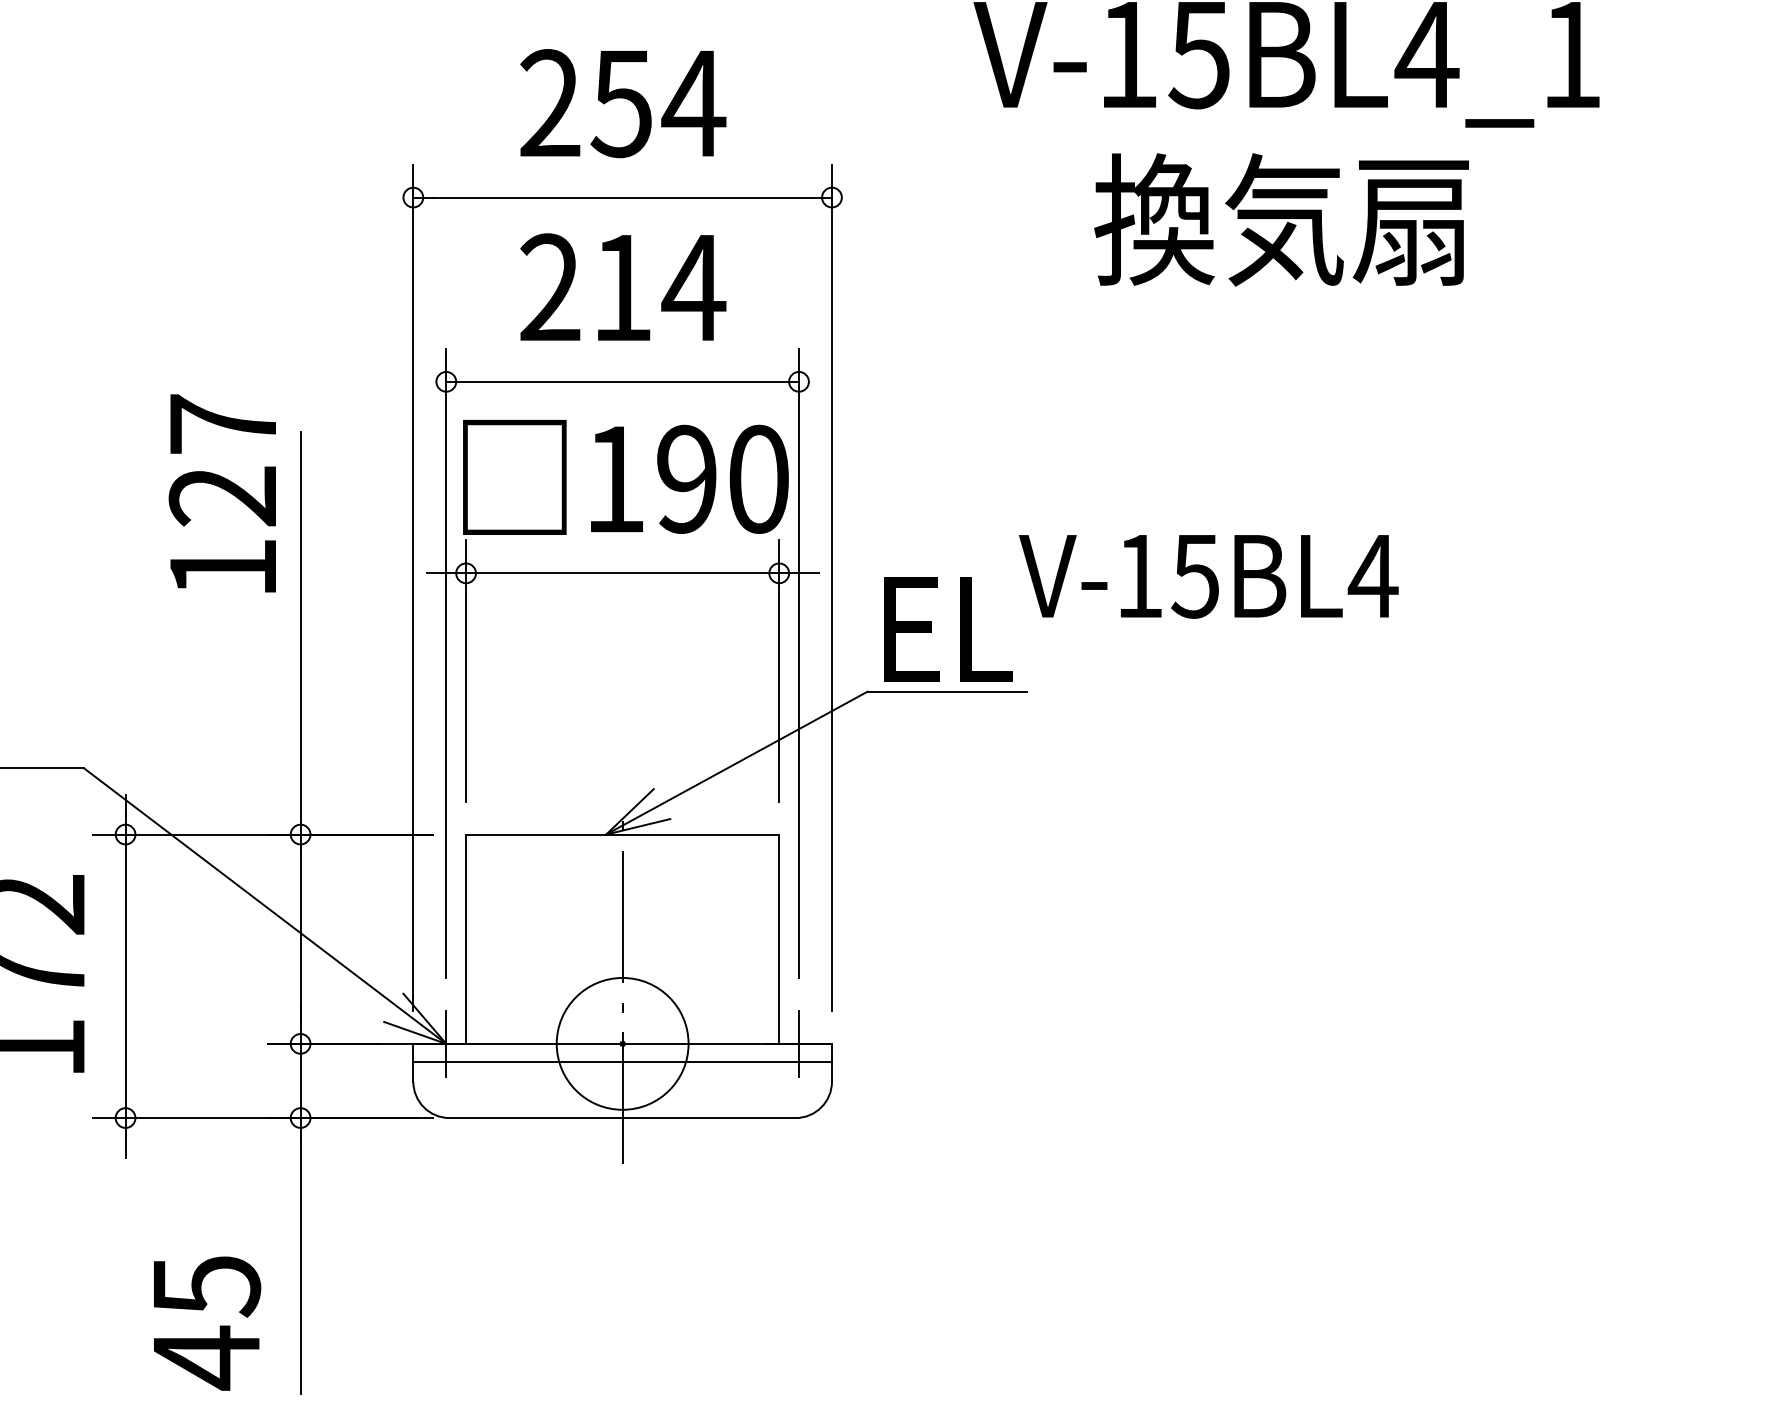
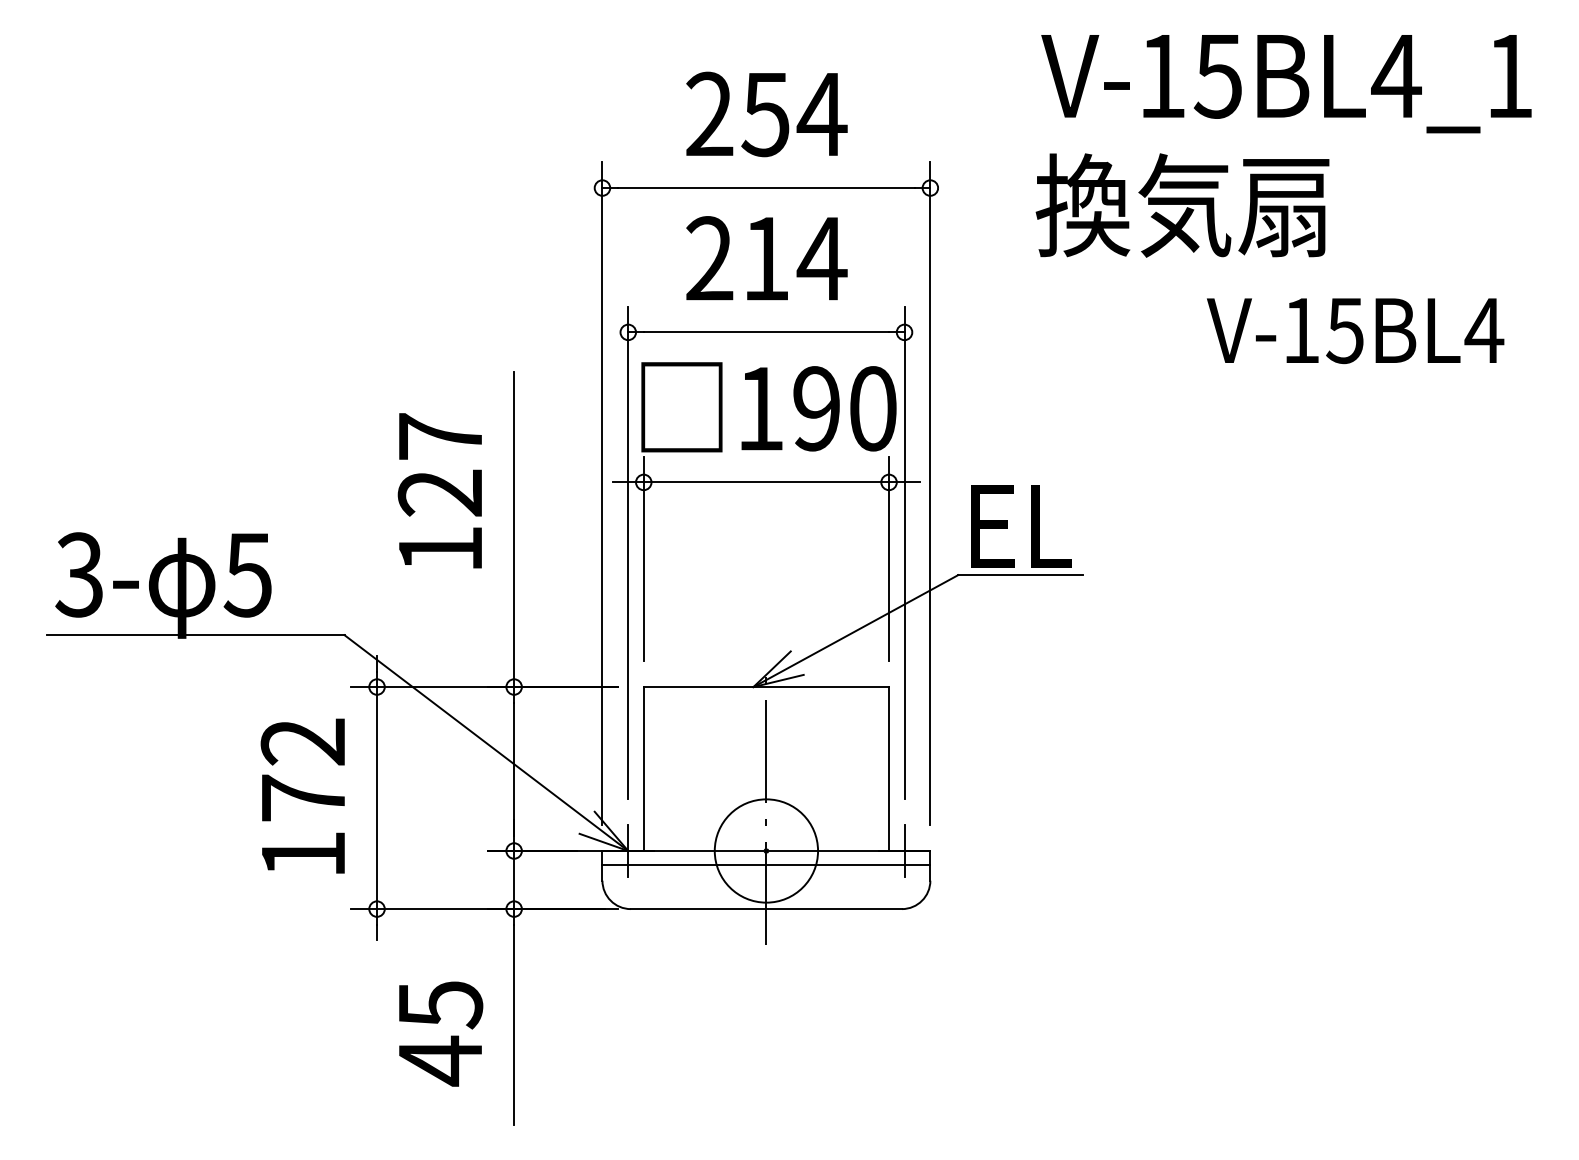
text: (1281, 219) -> (1182, 205), moved
text: (221, 493) -> (439, 490), moved
text: (1208, 577) -> (1355, 331), moved
text: (207, 1322) -> (441, 1033), moved

